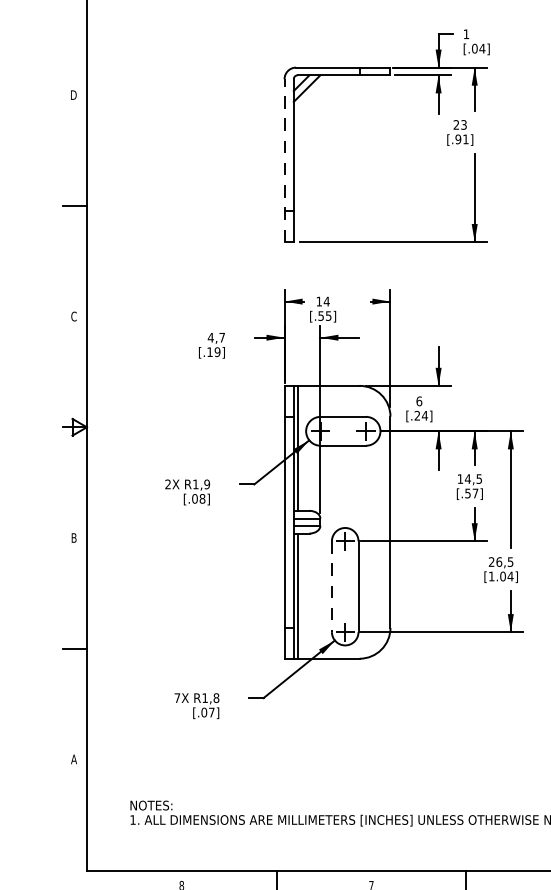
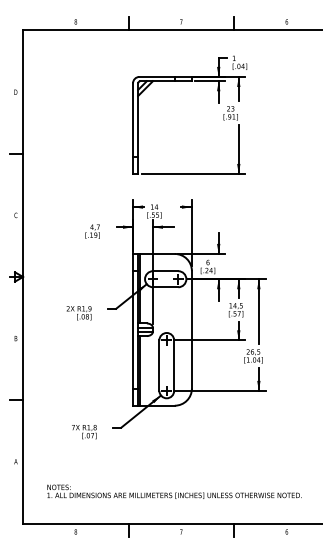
line: (285, 160) -> (133, 128), dashed -> solid
line: (332, 588) -> (159, 366), dashed -> solid

